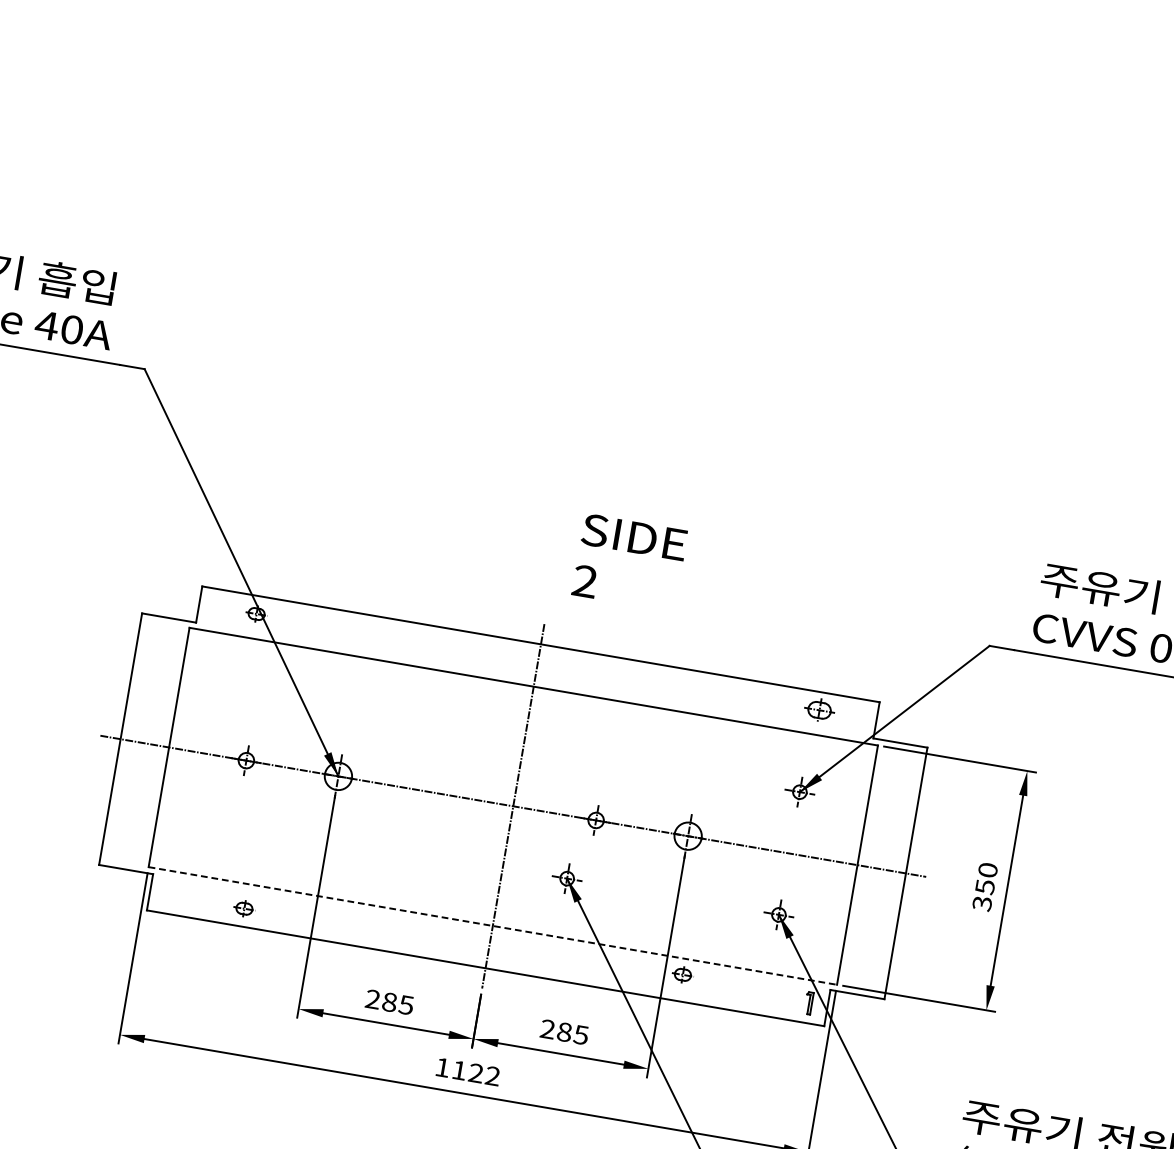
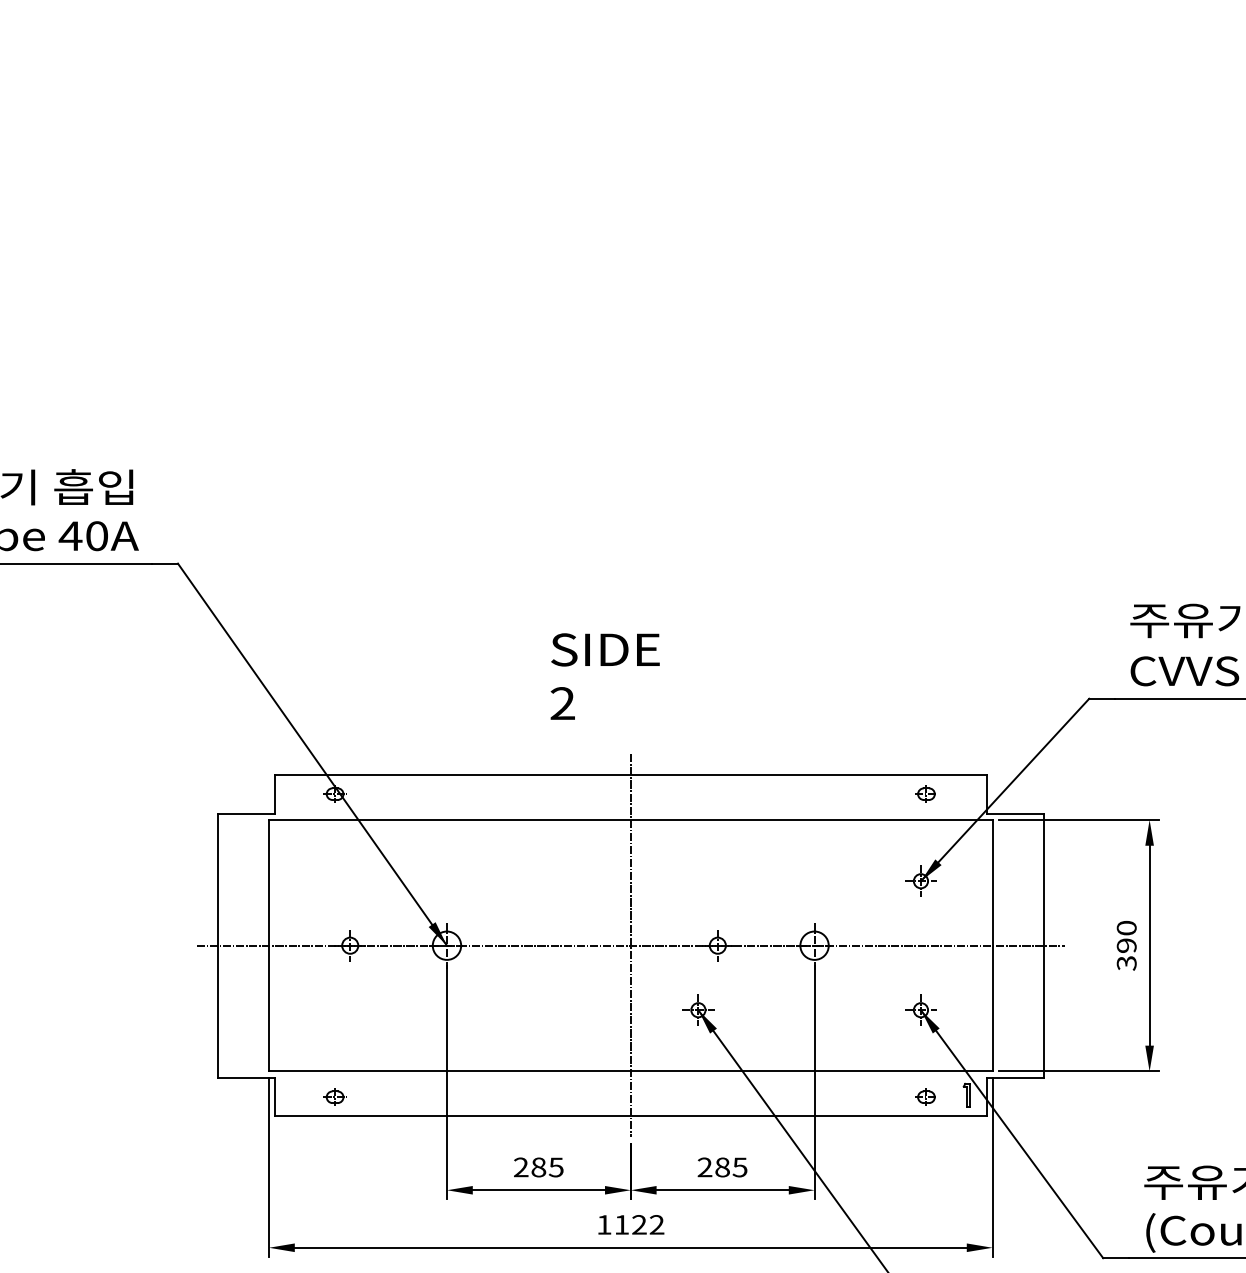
text: (629, 562) -> (604, 676), moved
part: (818, 709) -> (925, 793), size x0.71
text: (984, 886) -> (1126, 945), 350 -> 390
part: (244, 907) -> (334, 1096), moved
line: (492, 925) -> (630, 1071), dashed -> solid
part: (682, 974) -> (925, 1096), moved

